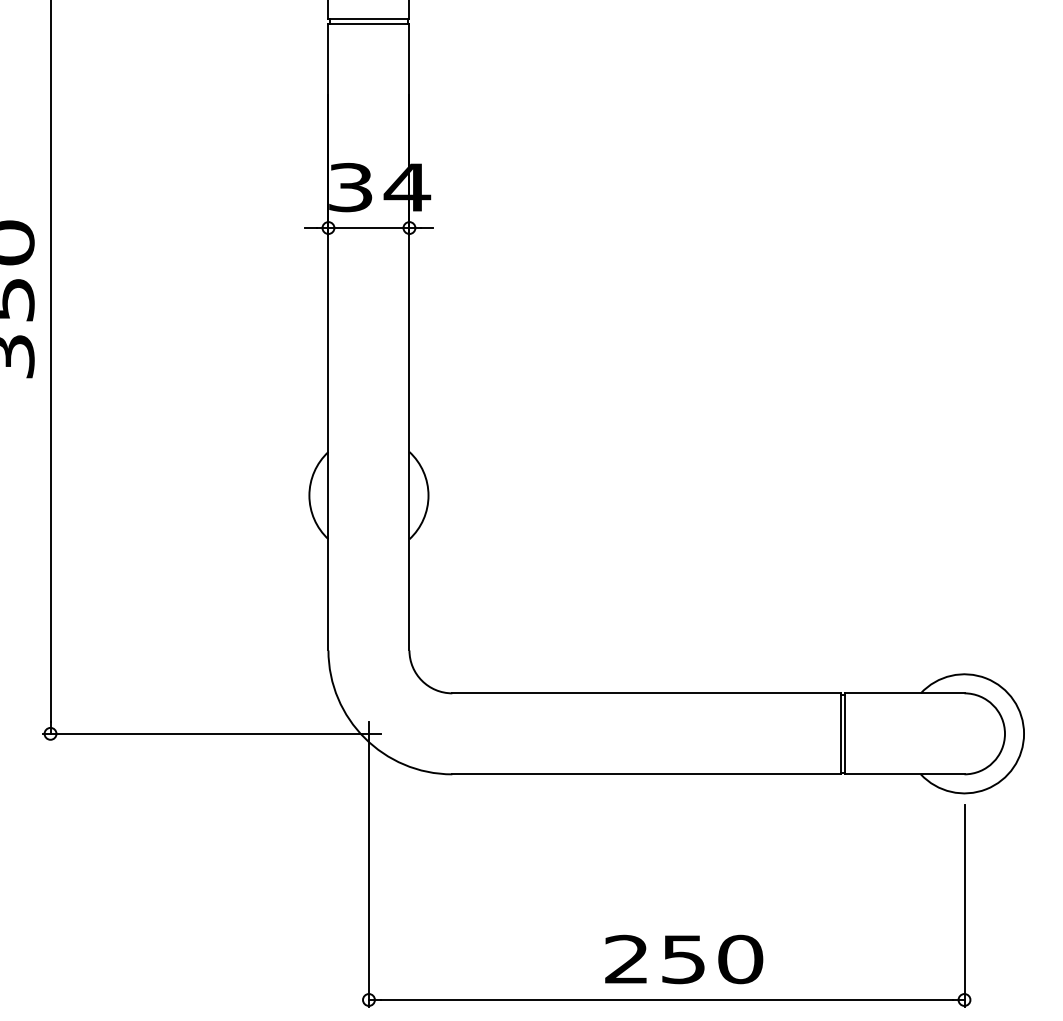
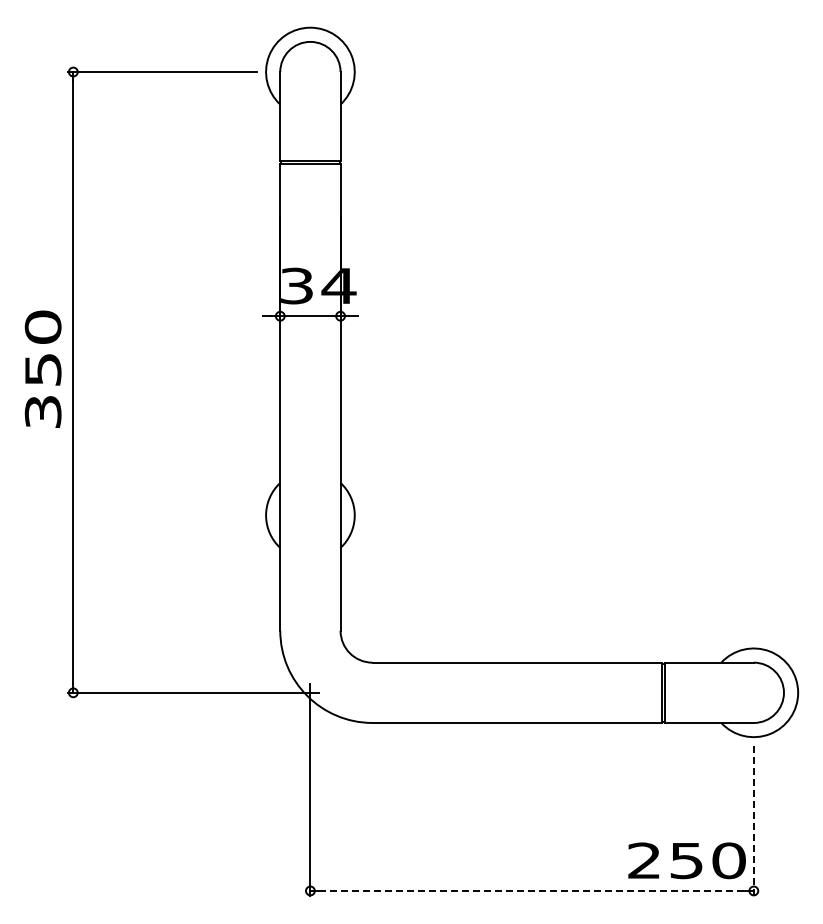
line: (964, 906) -> (753, 821), solid -> dashed
text: (683, 959) -> (686, 860), moved
line: (667, 999) -> (532, 890), solid -> dashed

